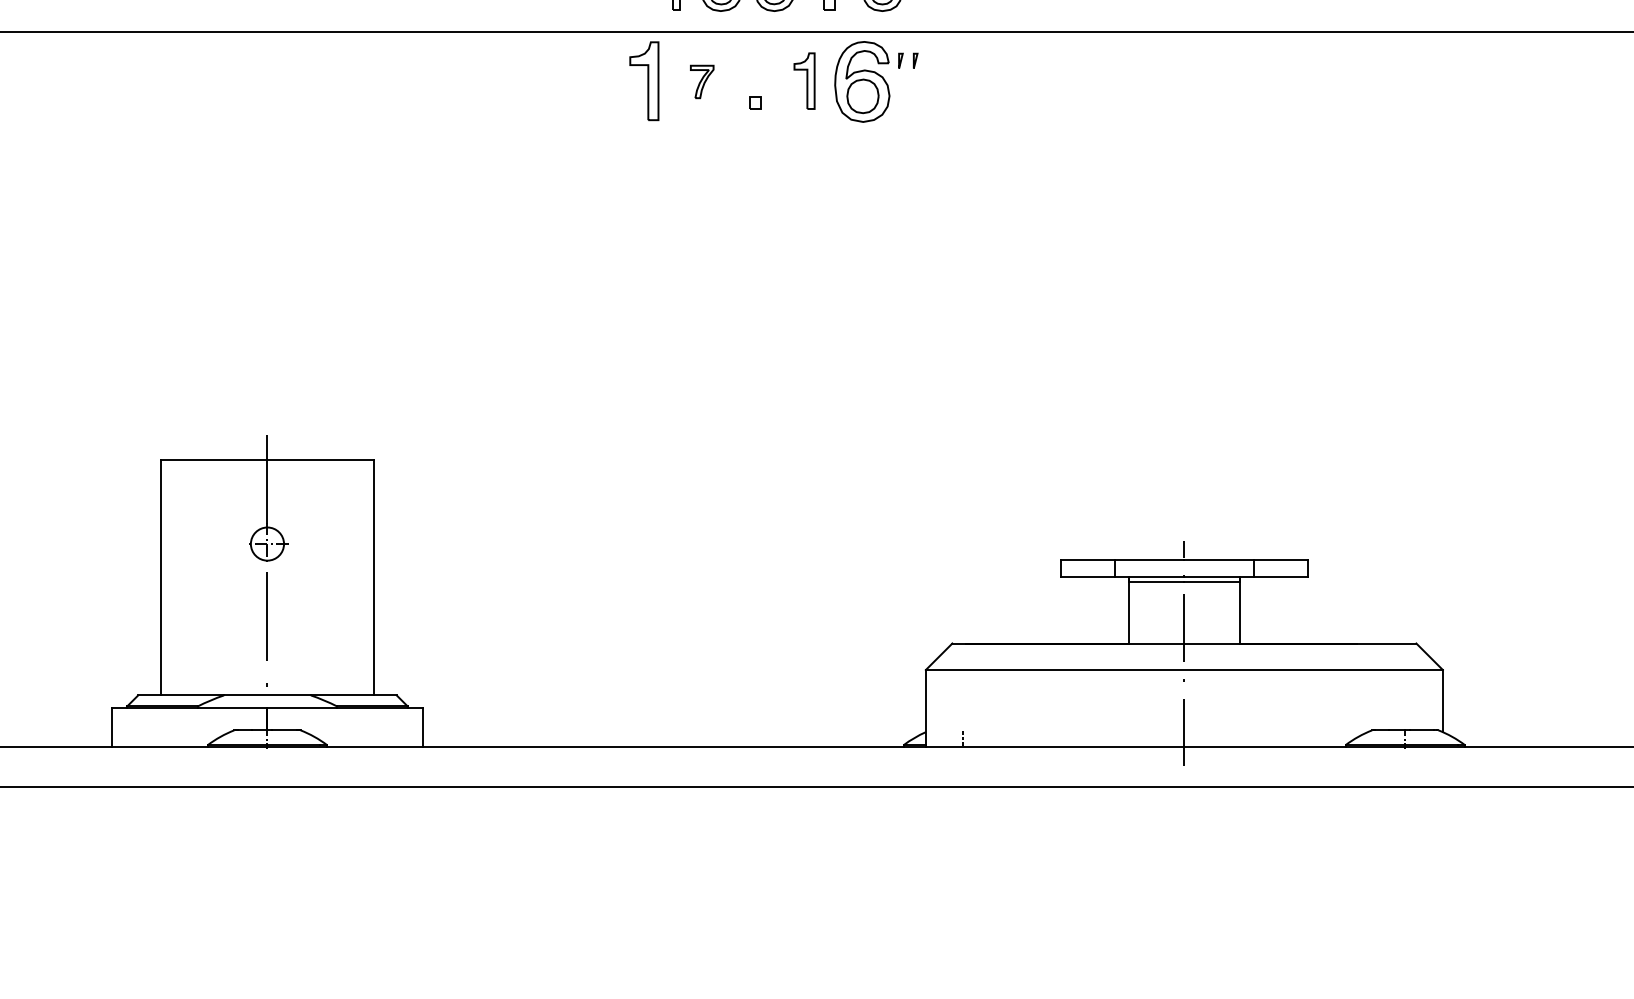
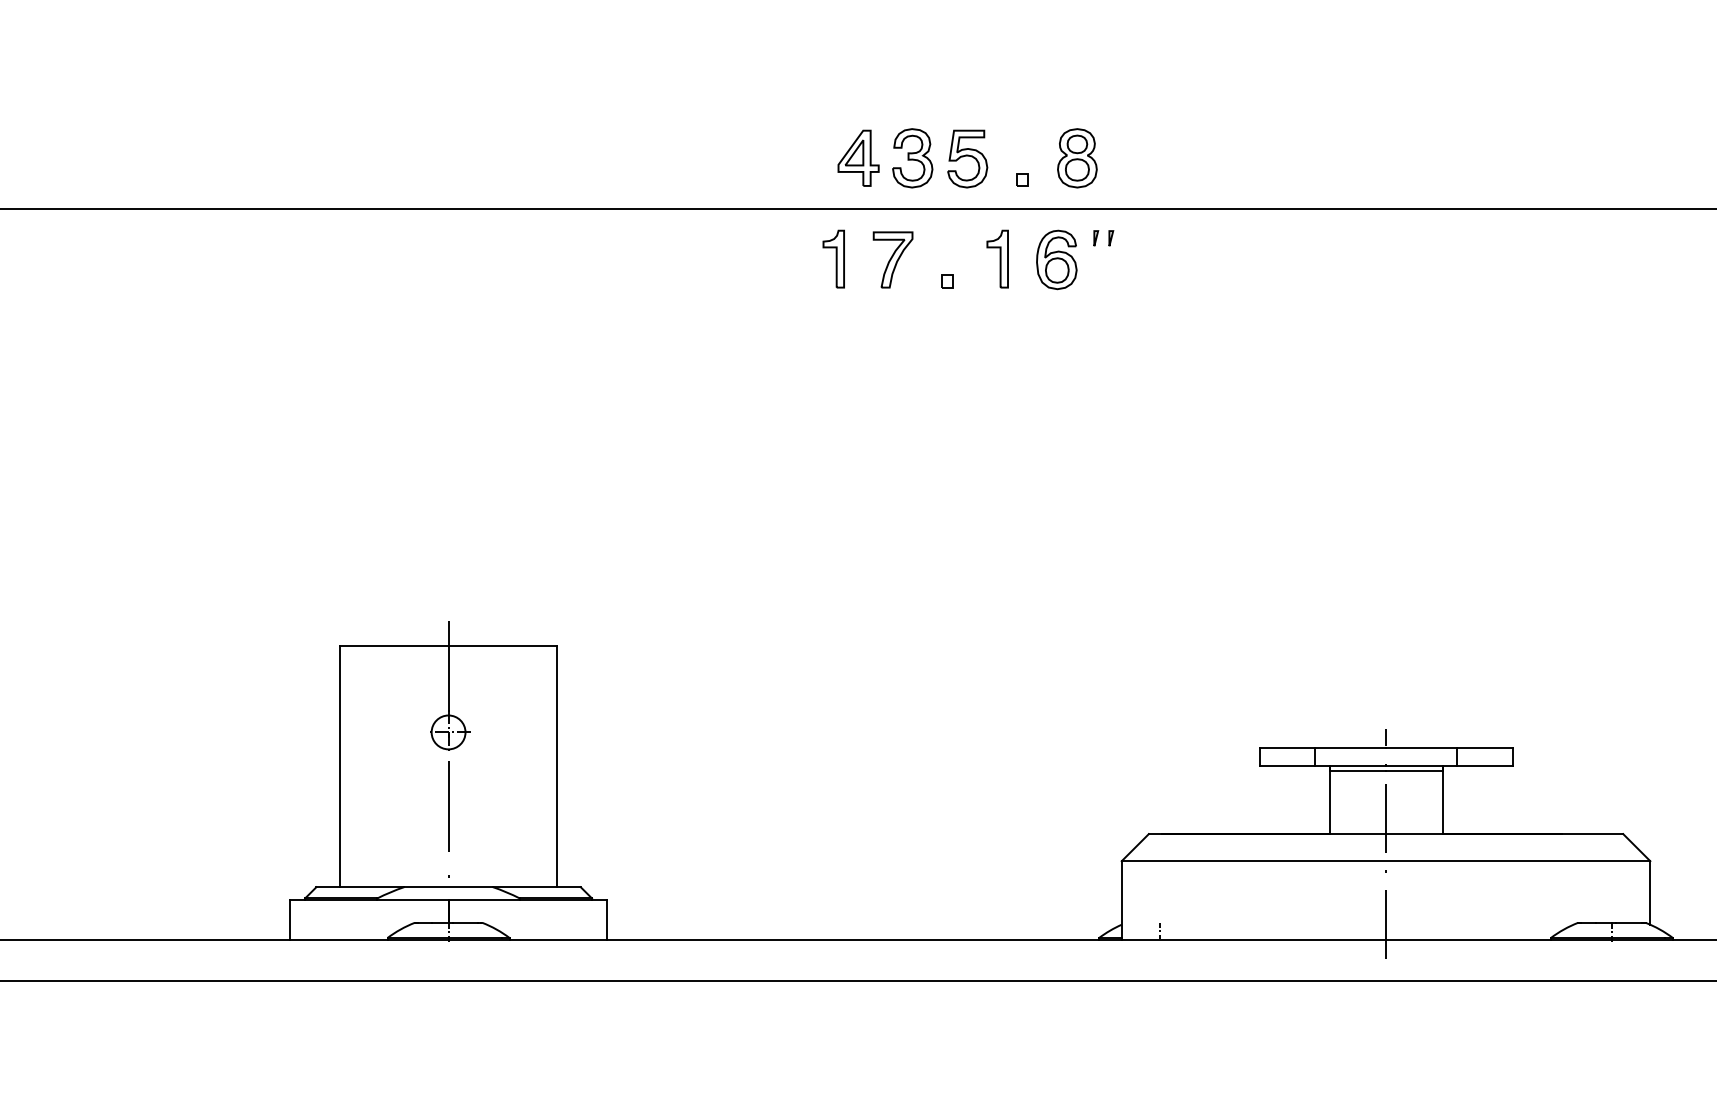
part: (643, 80) -> (833, 258), size x0.71
part: (701, 81) -> (892, 259), size x1.67
part: (862, 81) -> (1056, 259), size x0.71

